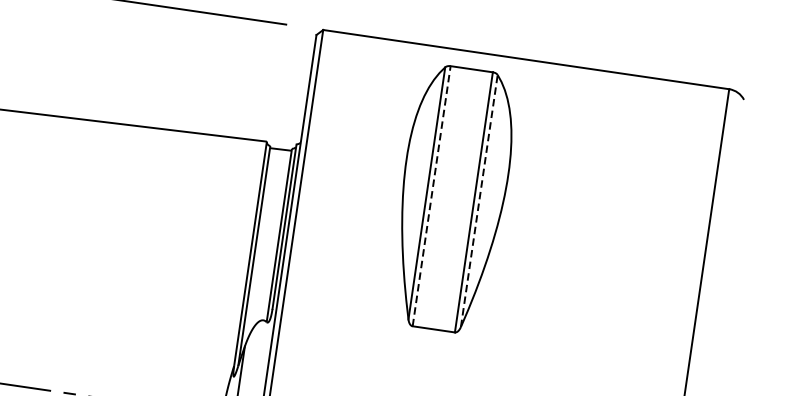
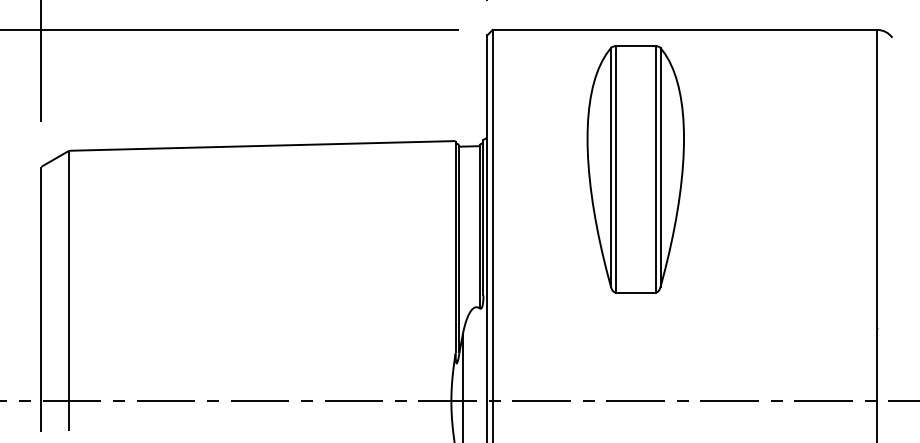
line: (431, 195) -> (615, 168), dashed -> solid
line: (479, 200) -> (660, 166), dashed -> solid

